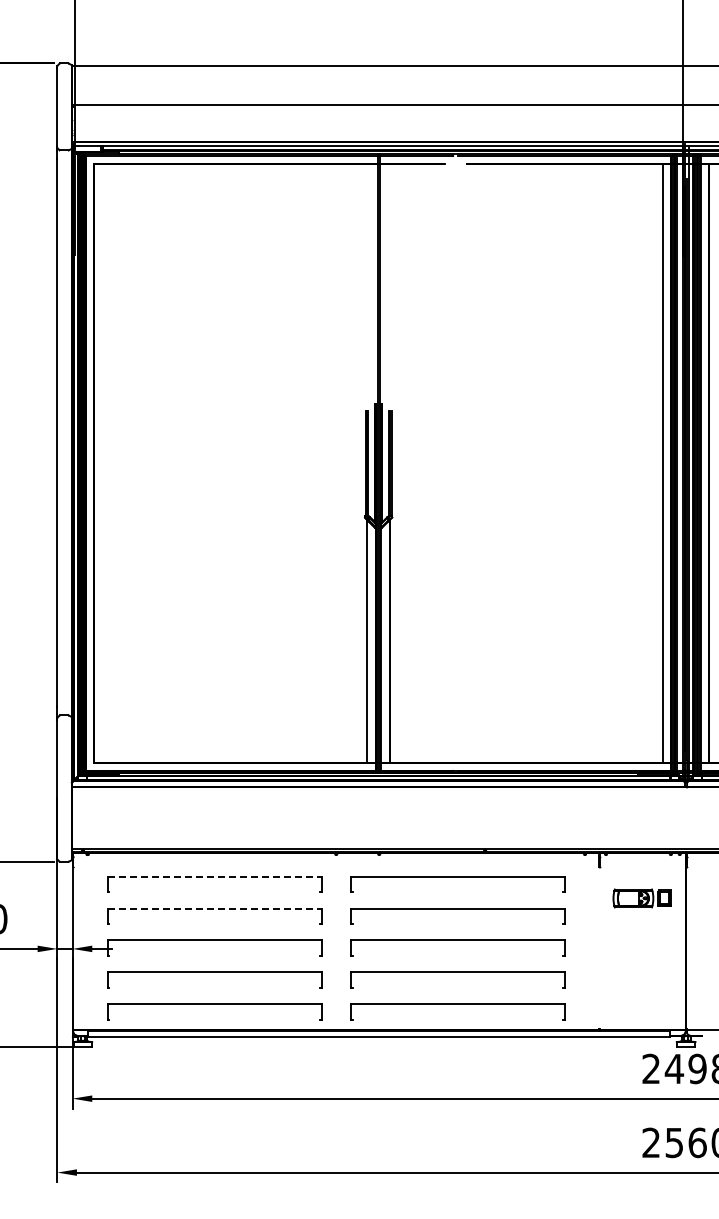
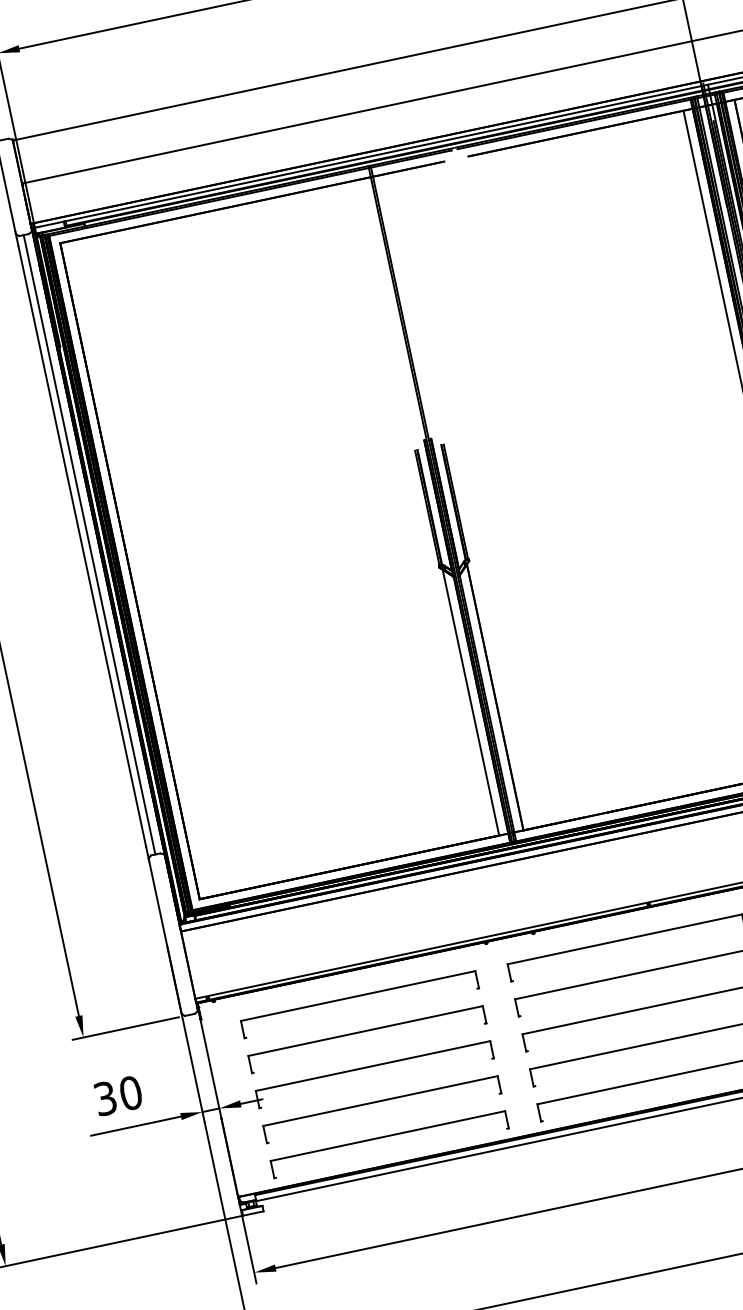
line: (63, 432) -> (88, 544), added
line: (214, 876) -> (357, 995), dashed -> solid
line: (214, 908) -> (365, 1031), dashed -> solid

